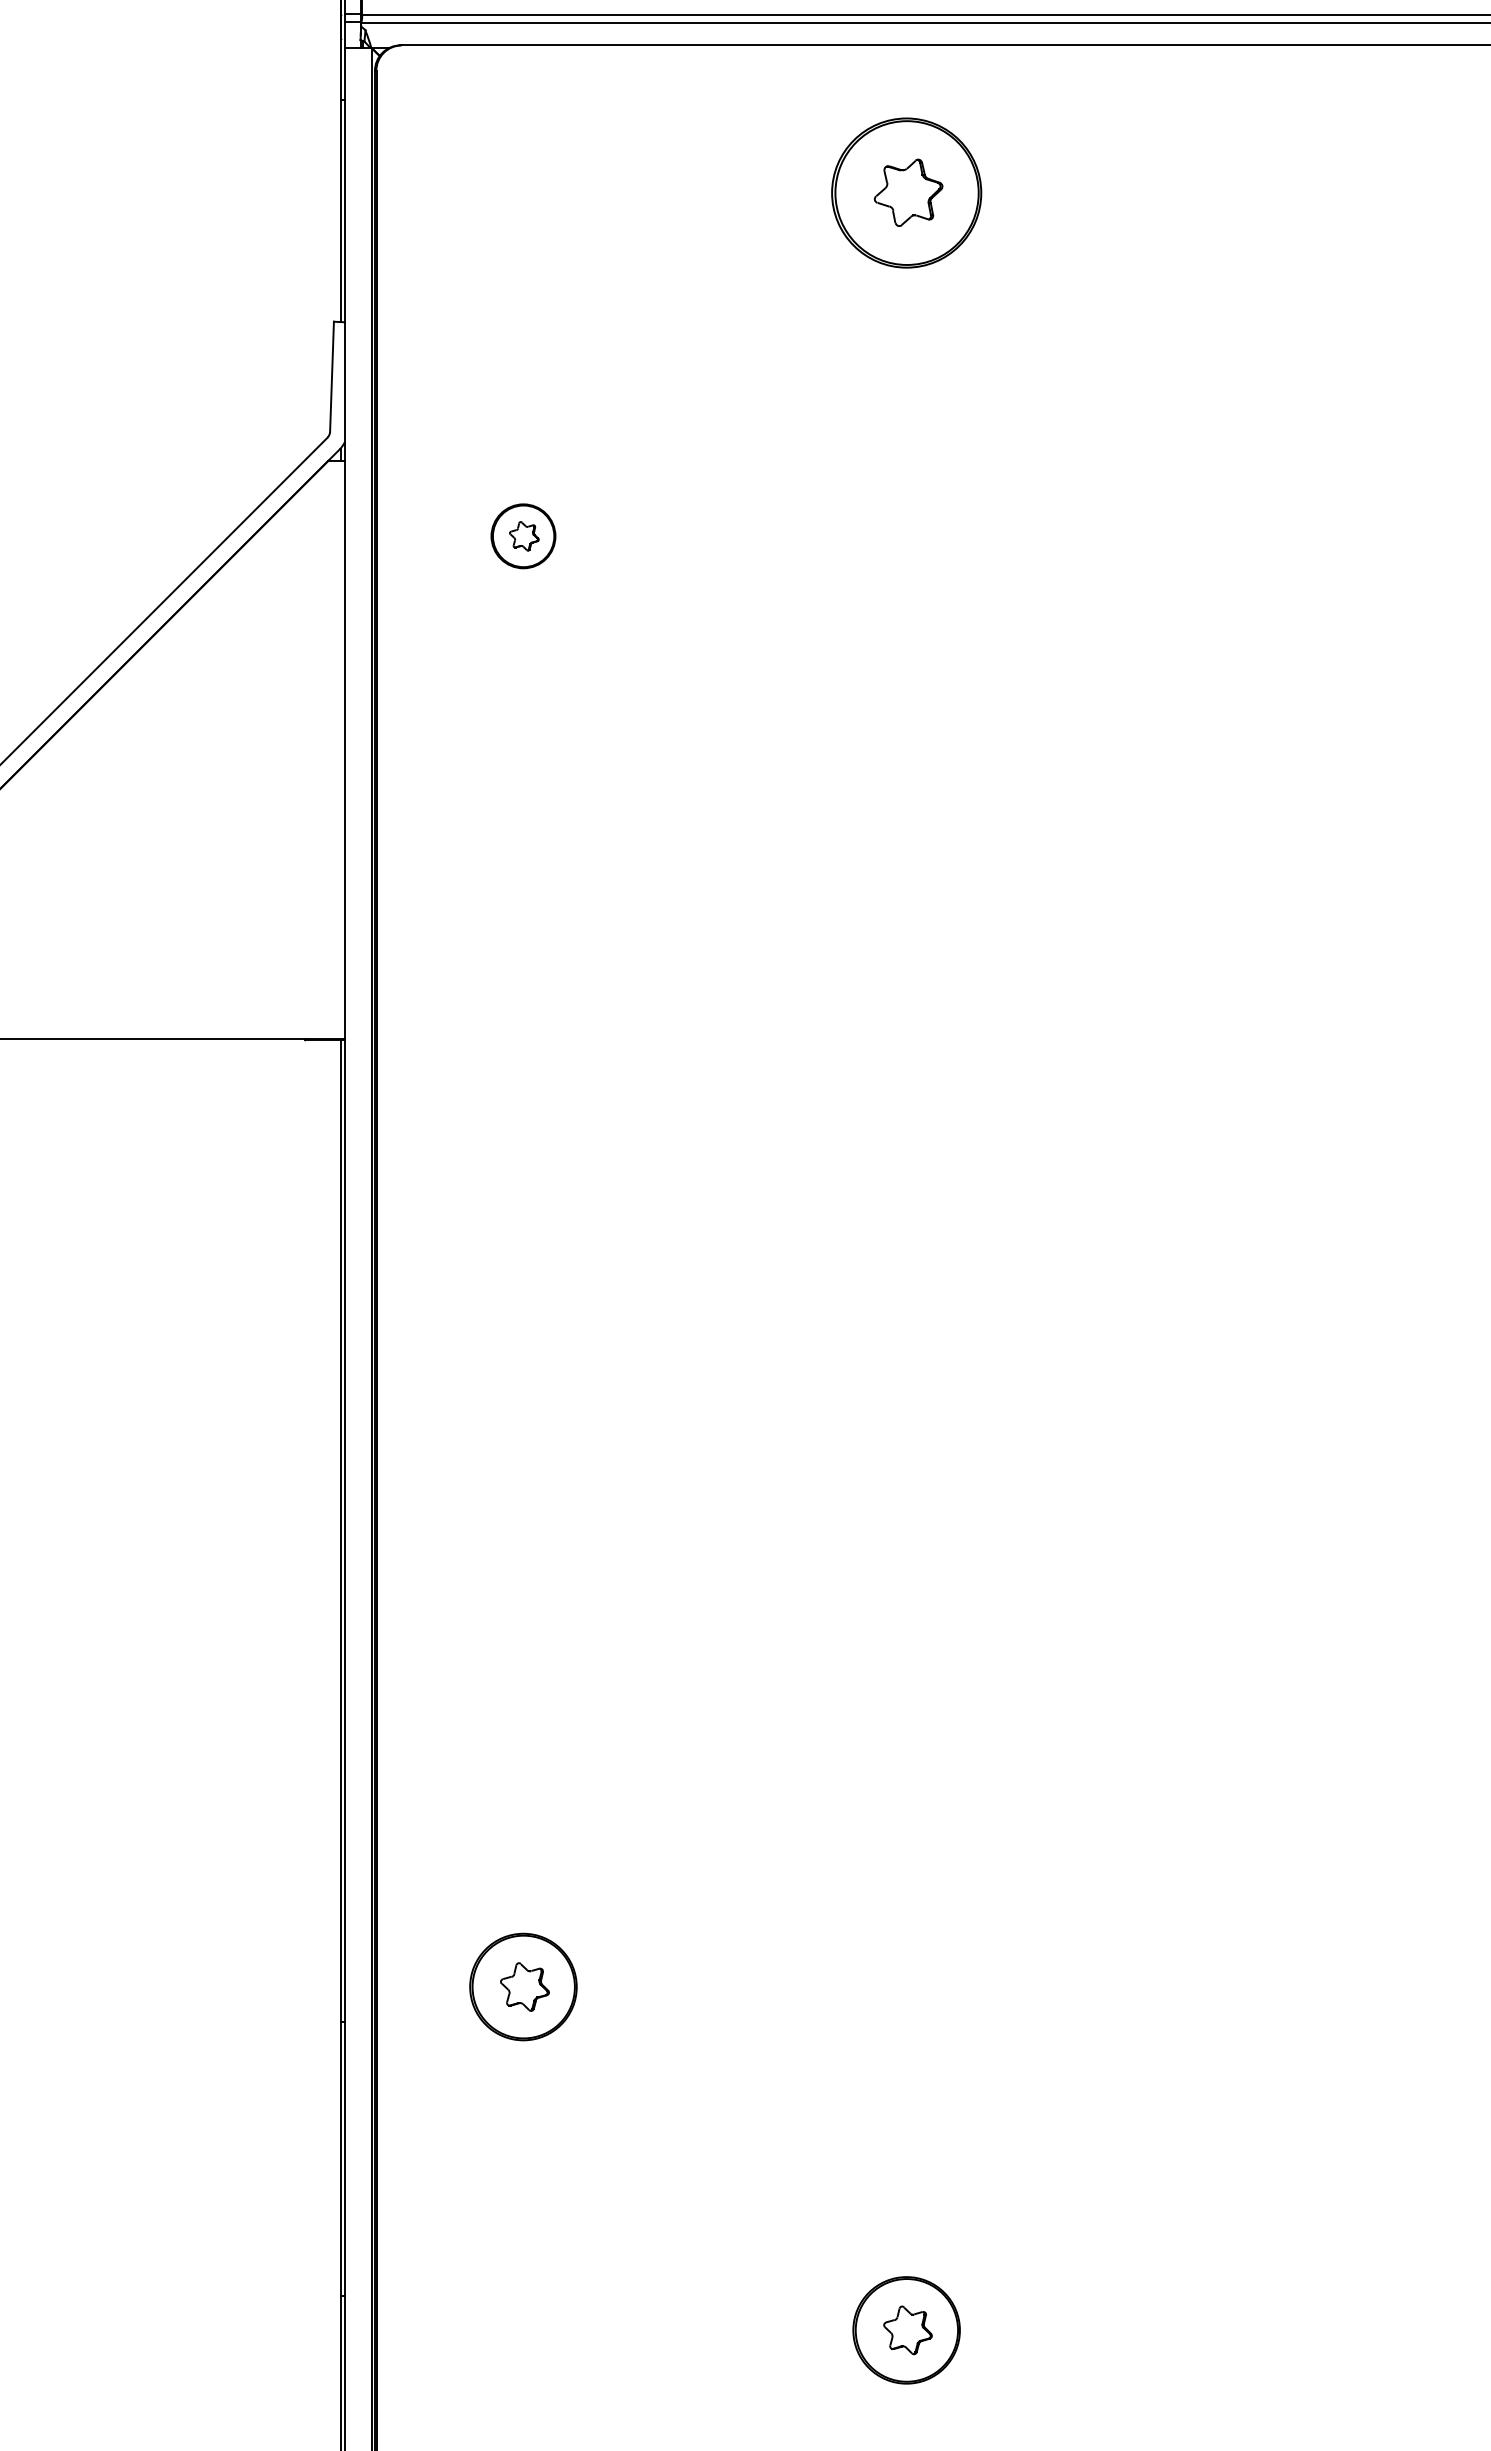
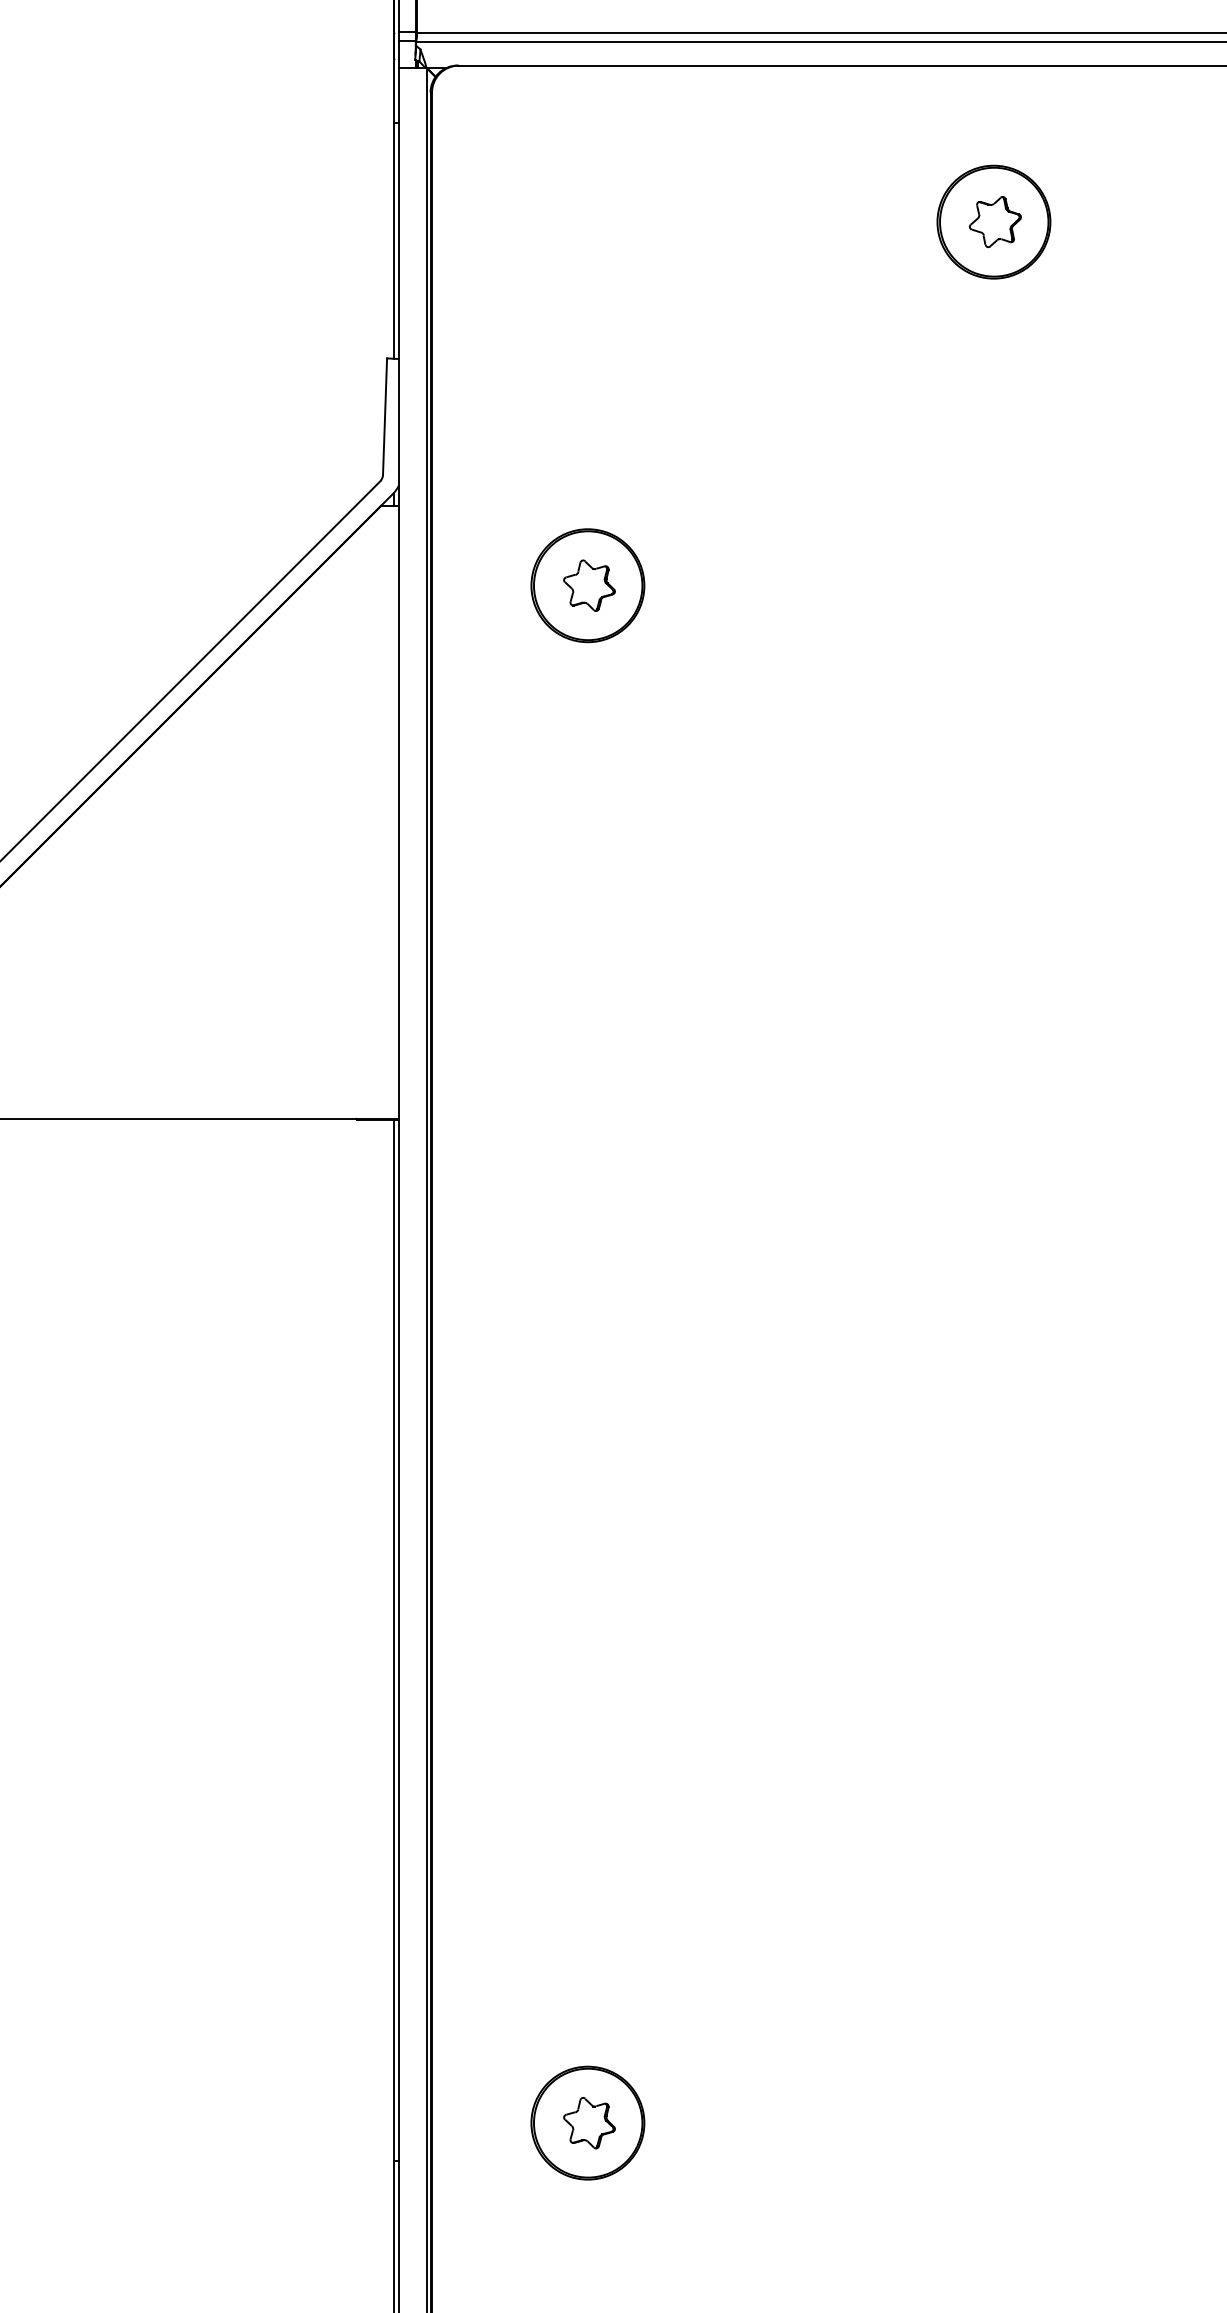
part: (906, 193) -> (993, 222), size x0.71
part: (523, 536) -> (587, 585), size x1.67

